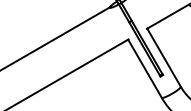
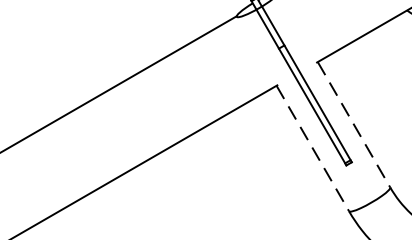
line: (164, 57) -> (355, 124), solid -> dashed
line: (144, 68) -> (311, 148), solid -> dashed

